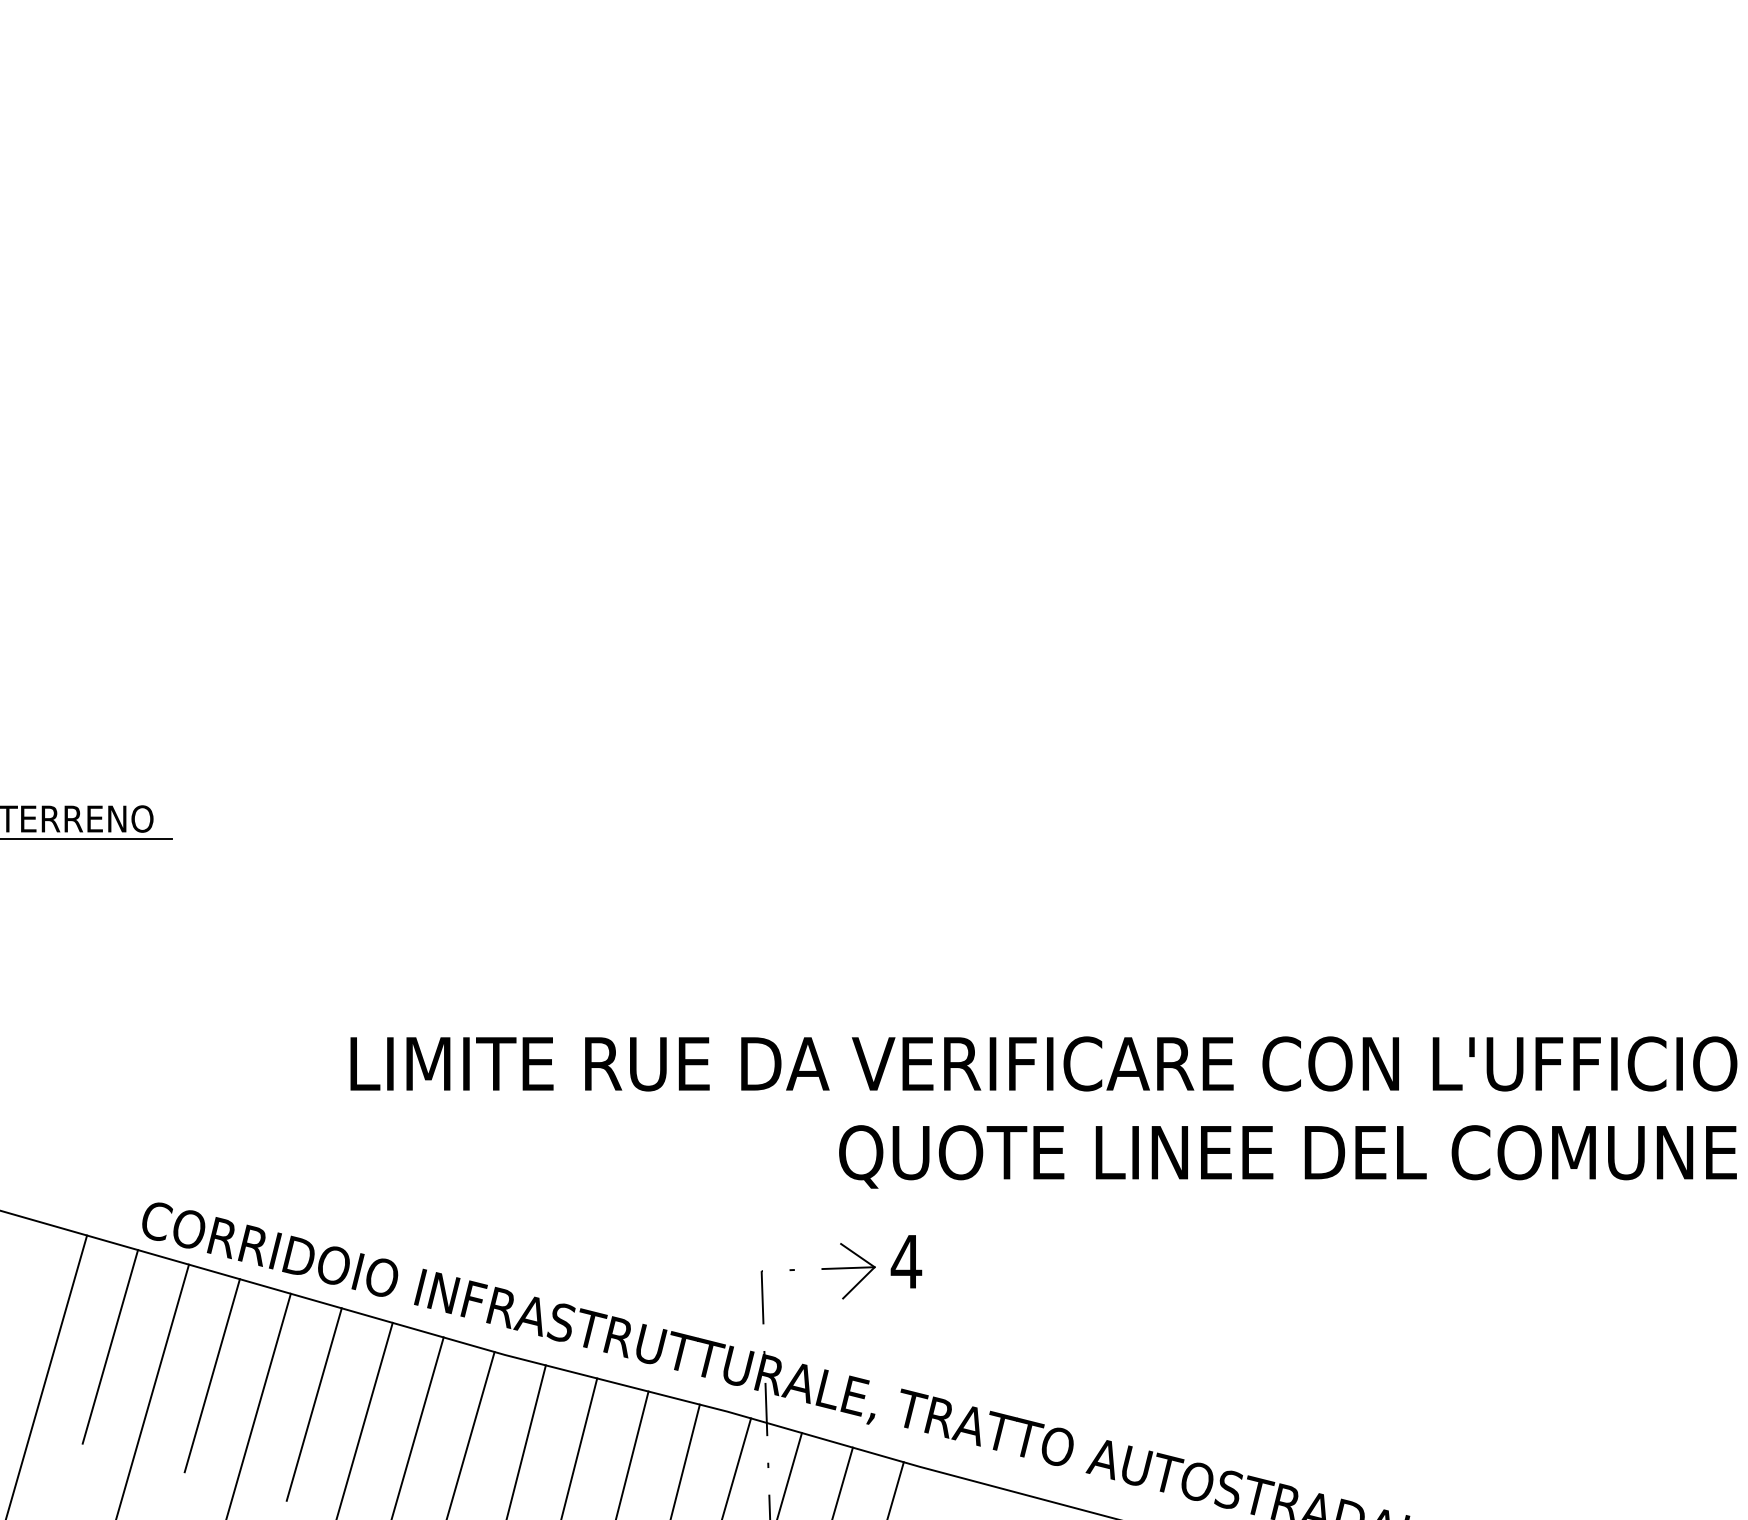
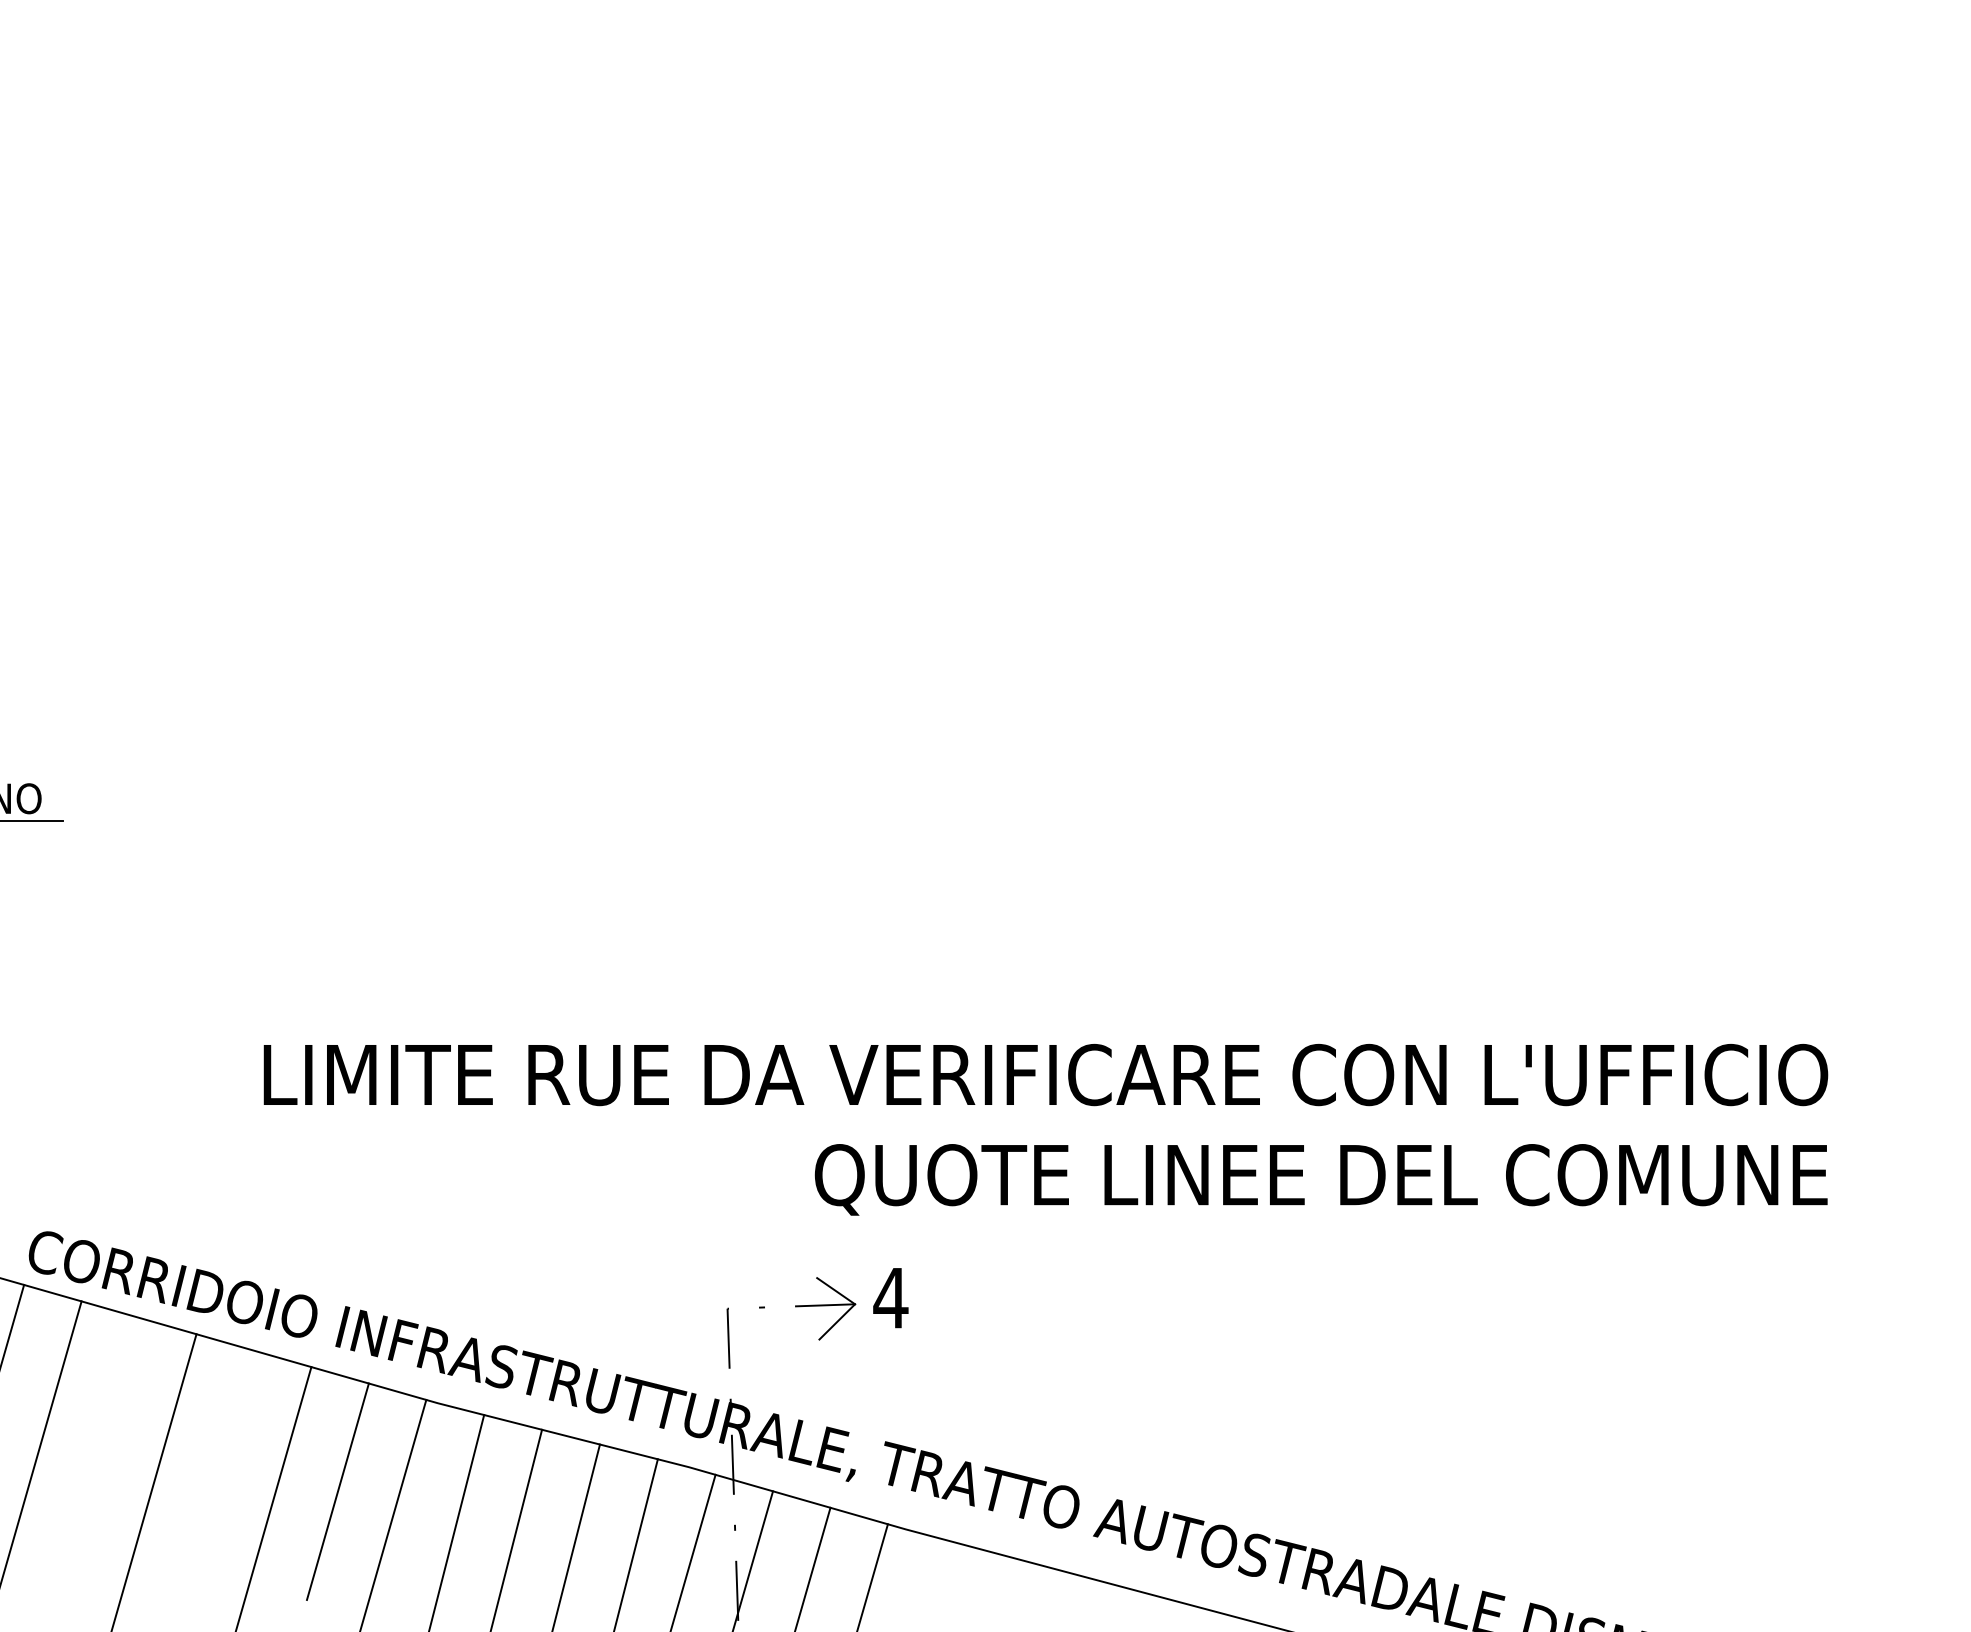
line: (211, 1375) -> (106, 1426), removed
line: (313, 1404) -> (222, 1459), removed

